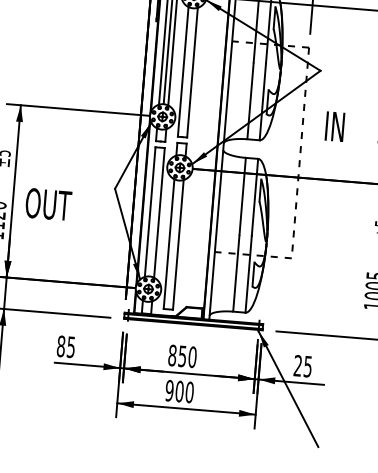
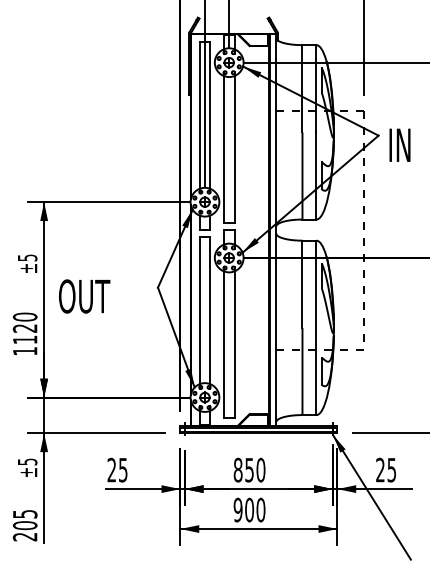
text: (334, 125) -> (399, 144), moved
text: (48, 204) -> (84, 296), moved
text: (60, 345) -> (111, 469), 85 -> 25

